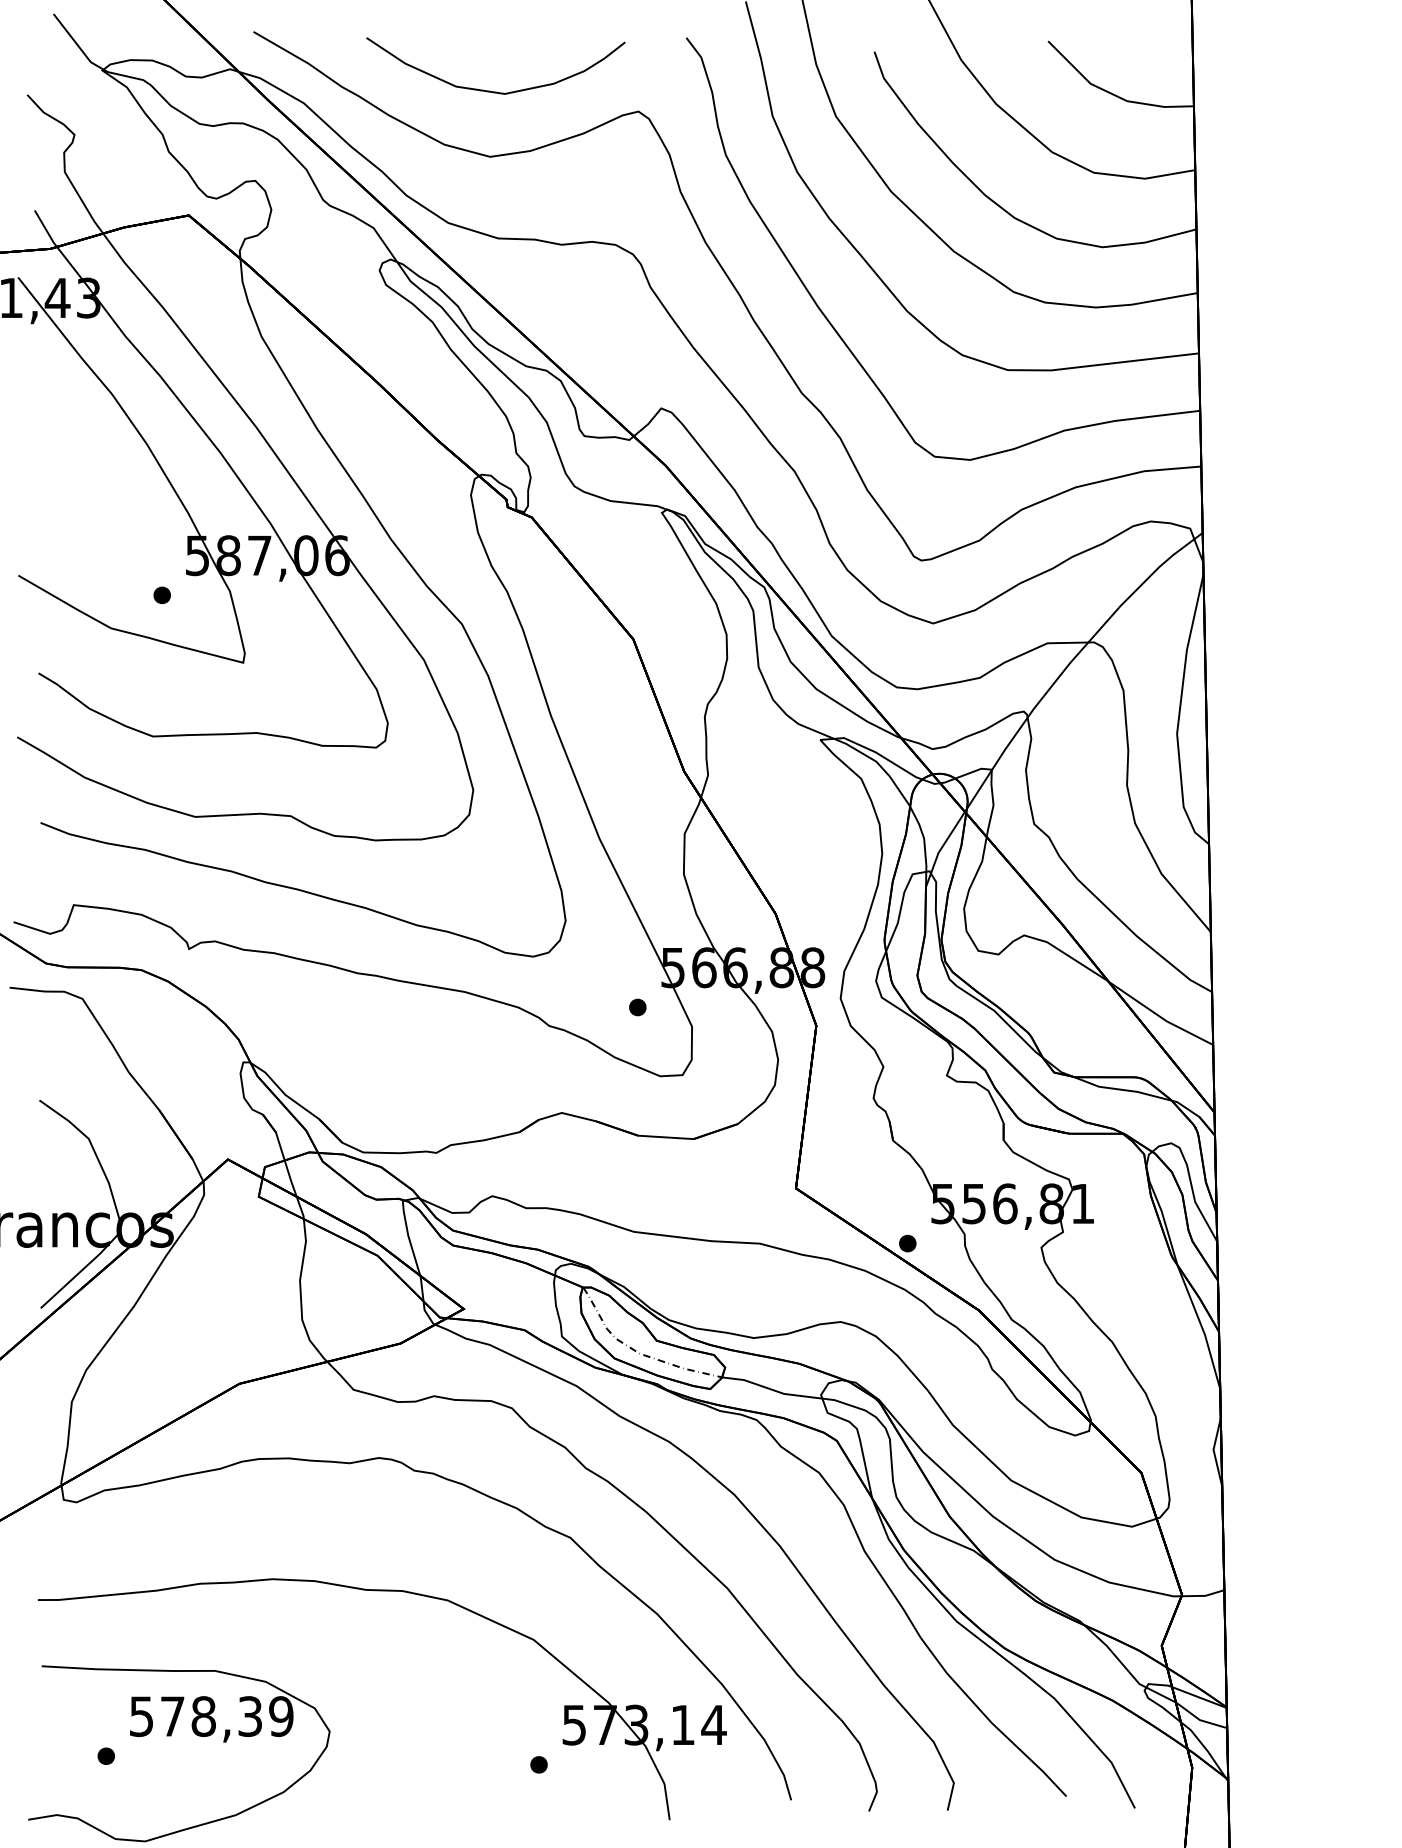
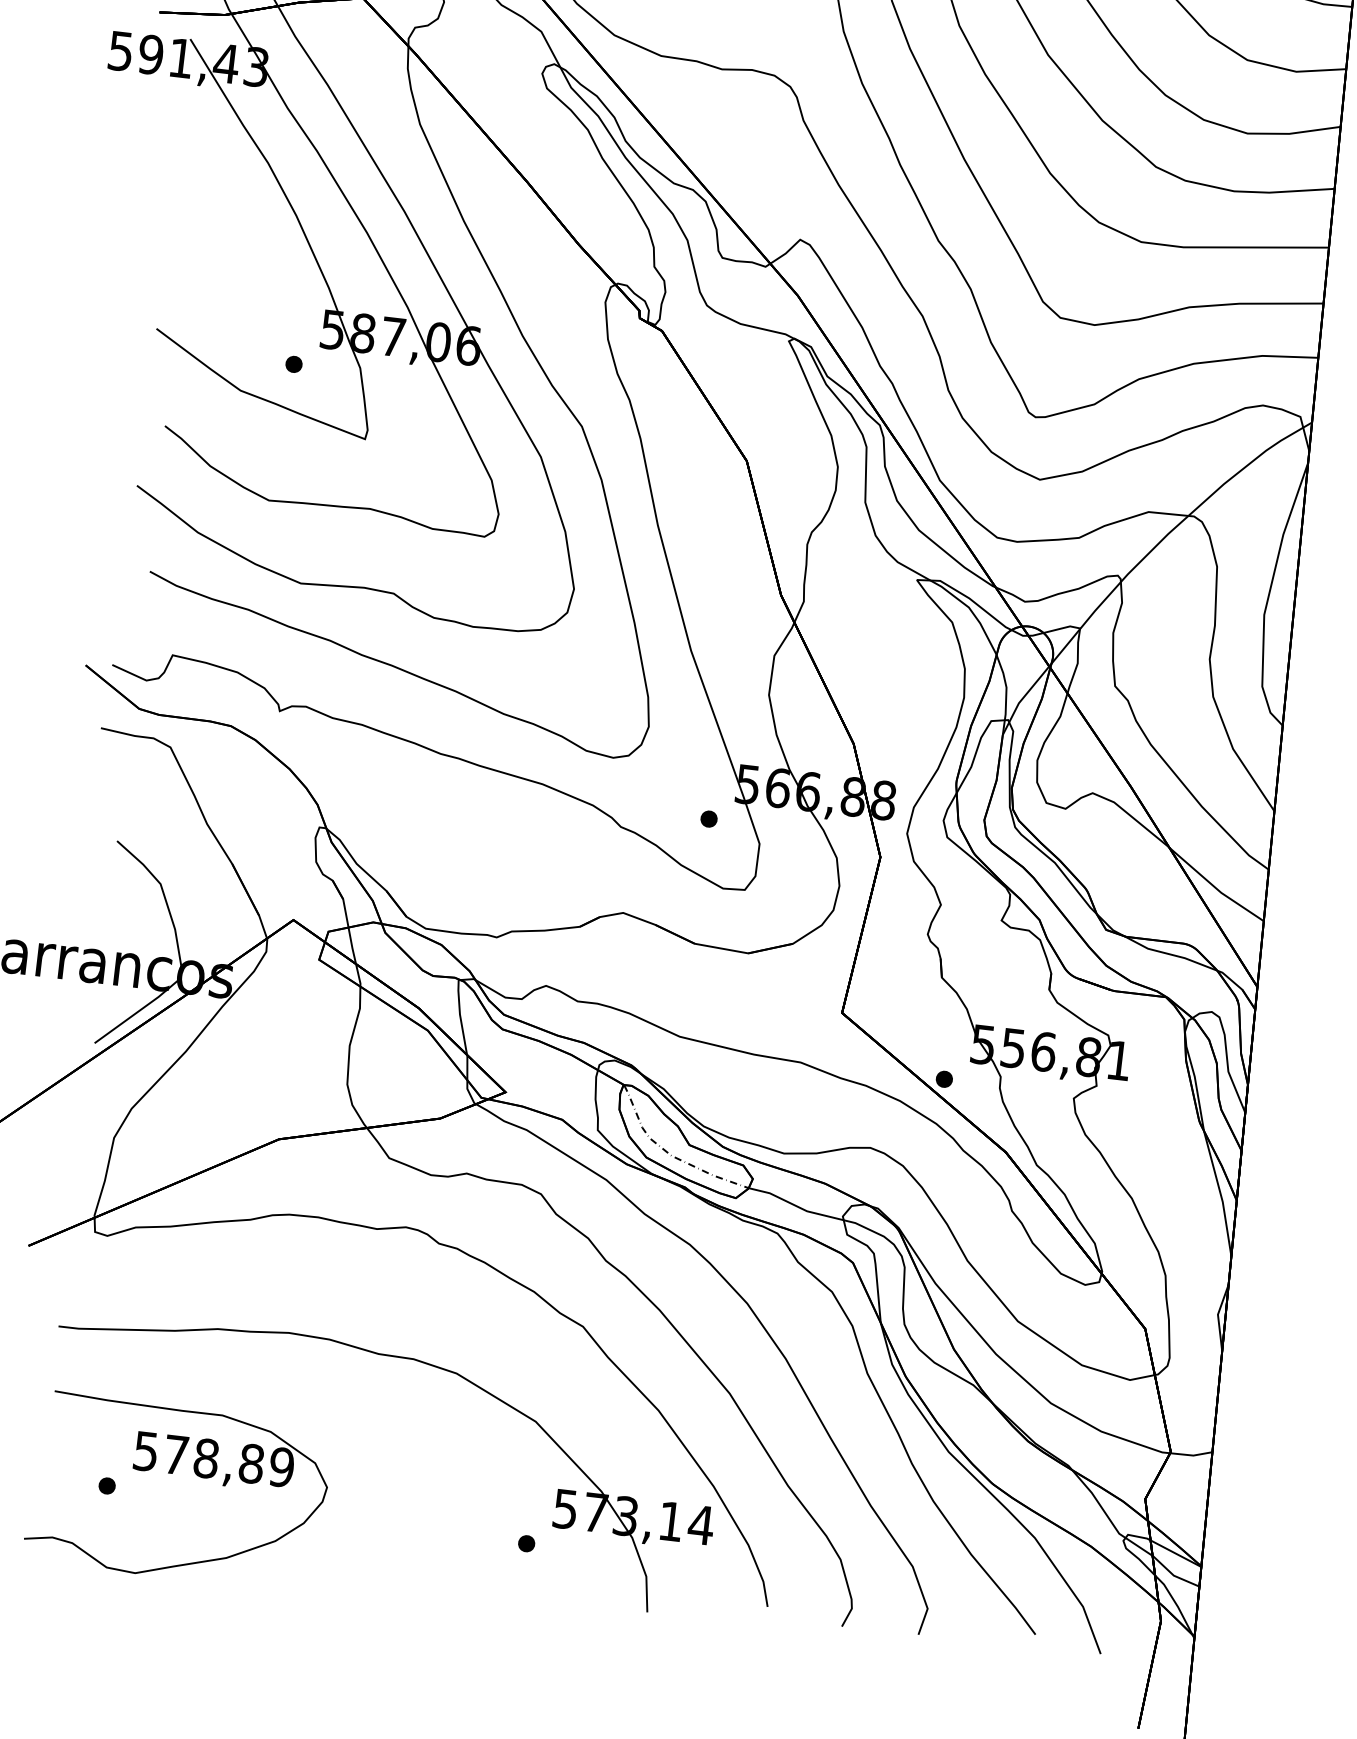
text: (250, 1716) -> (251, 1463), 578,39 -> 578,89

